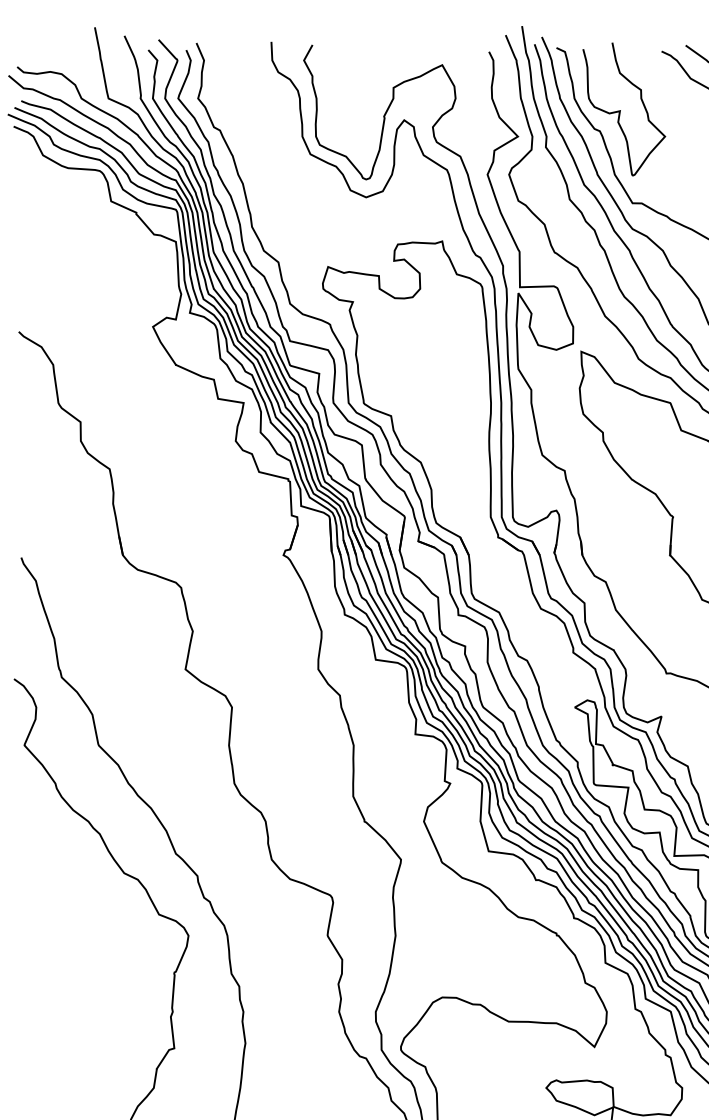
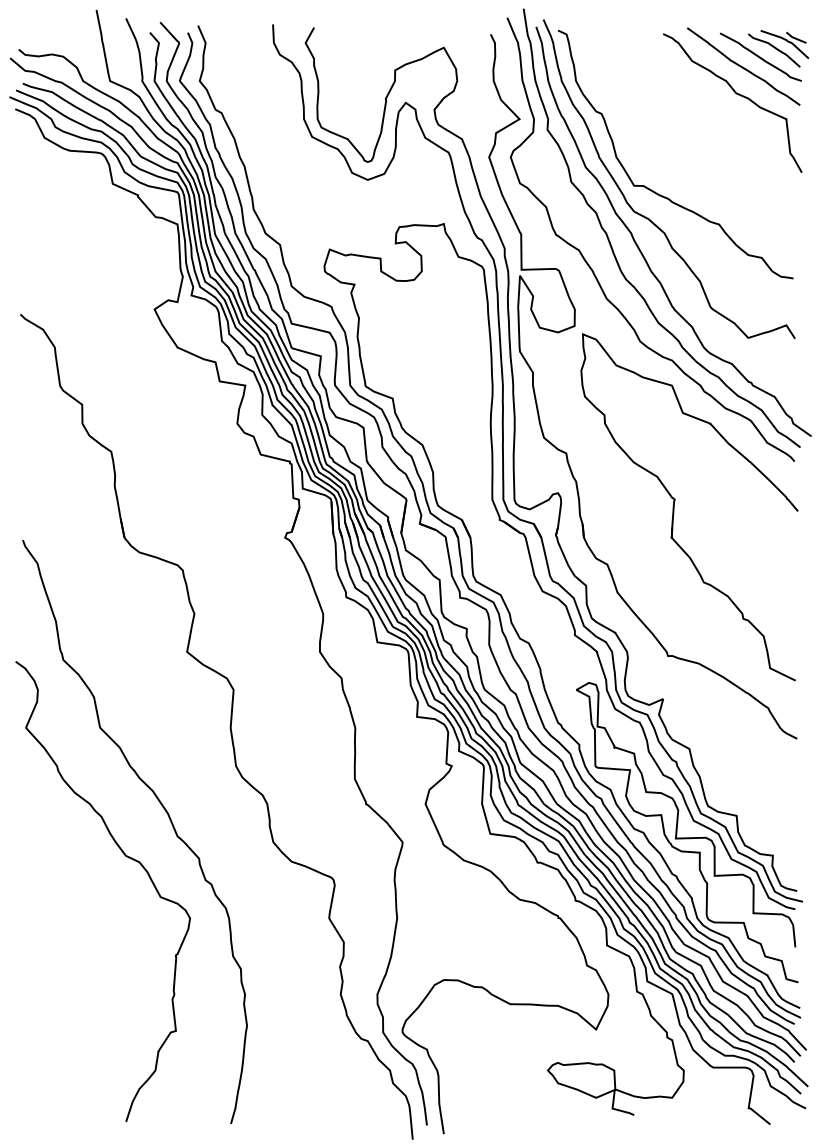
curve: (620, 109) -> (622, 92), removed

